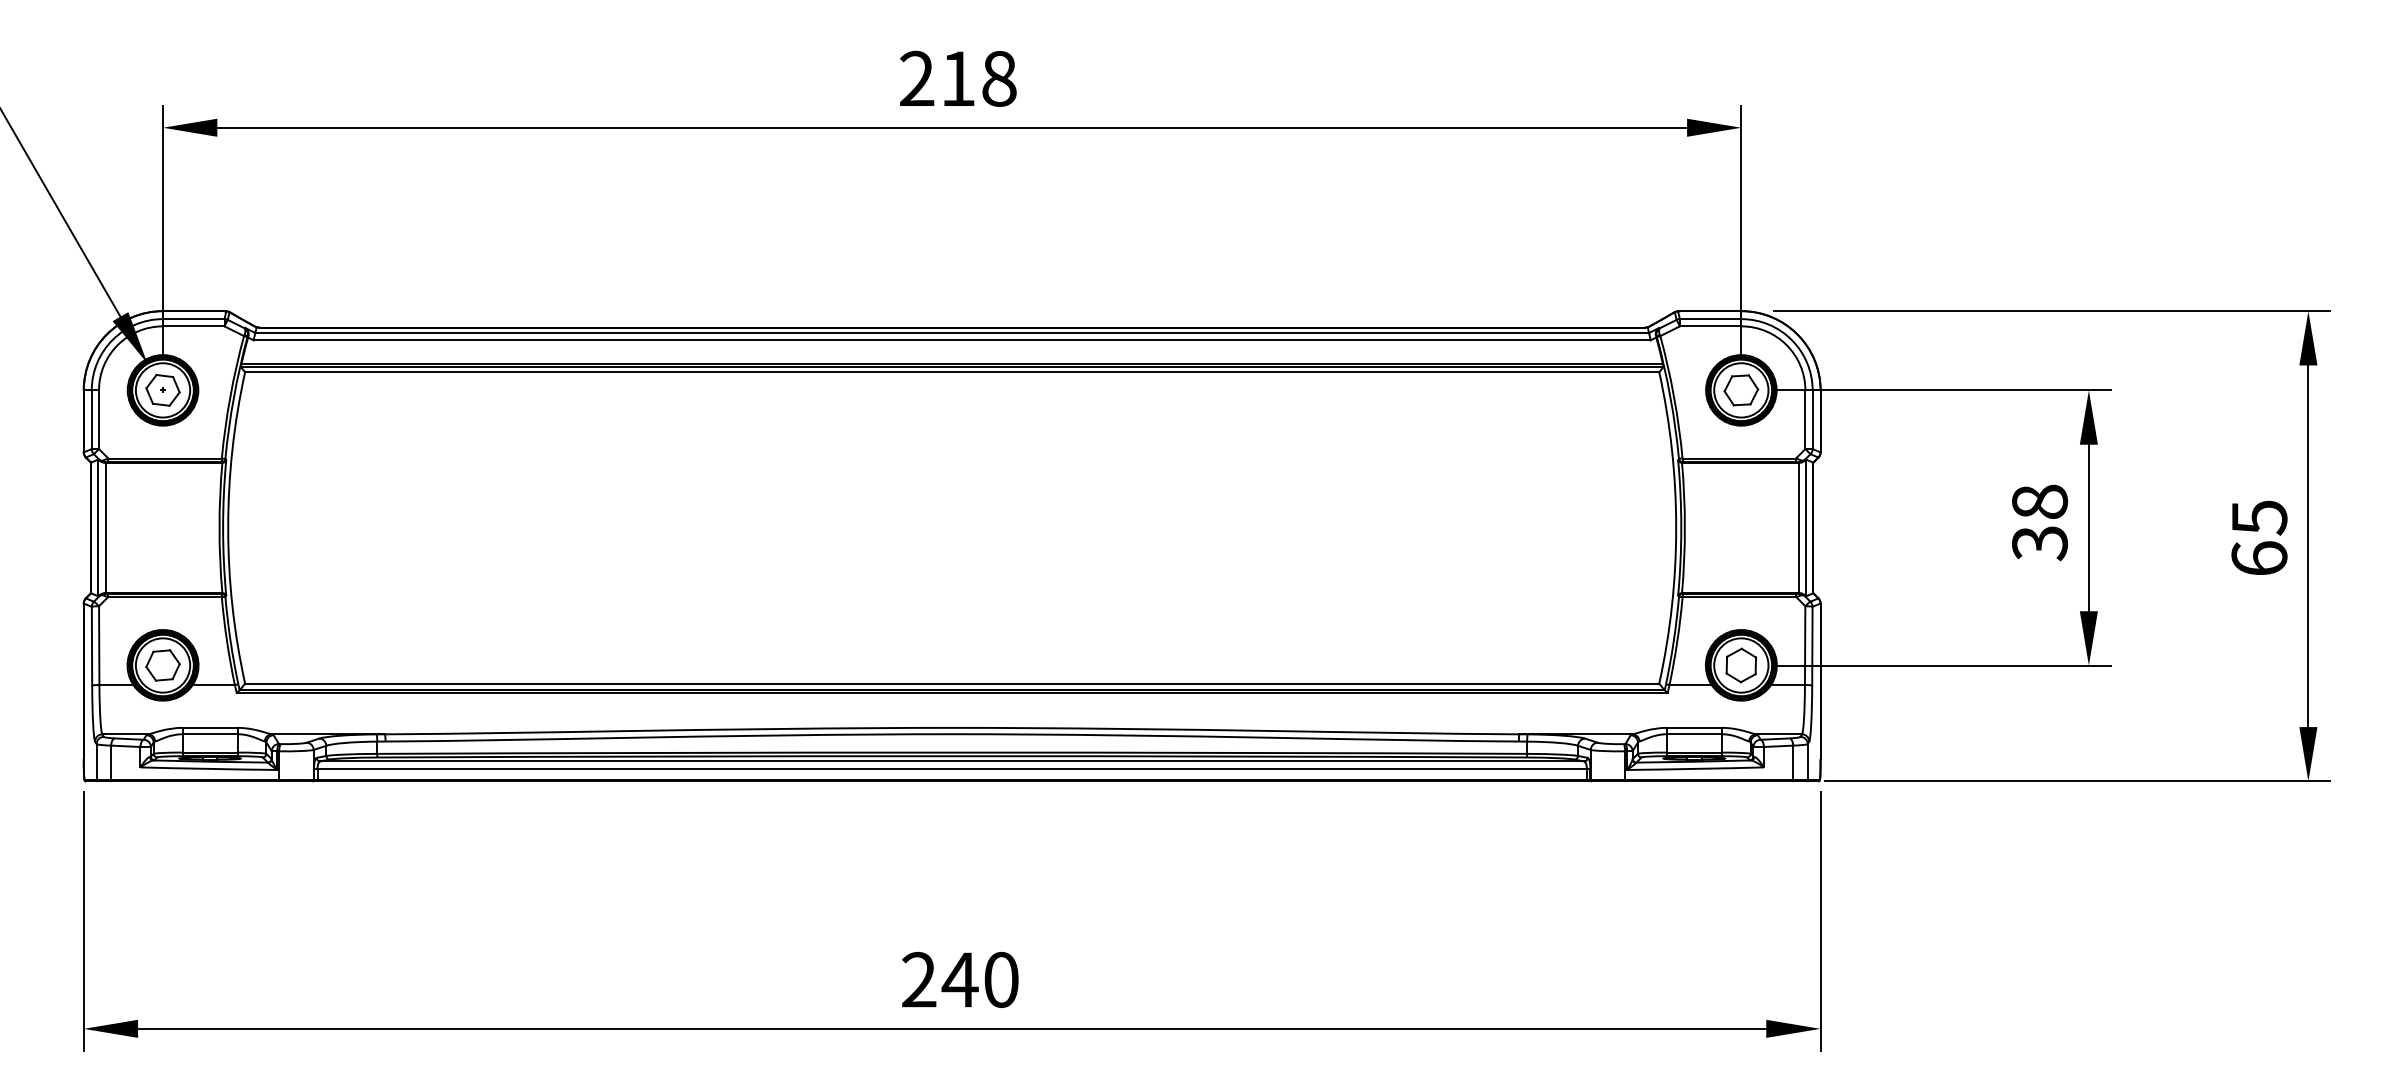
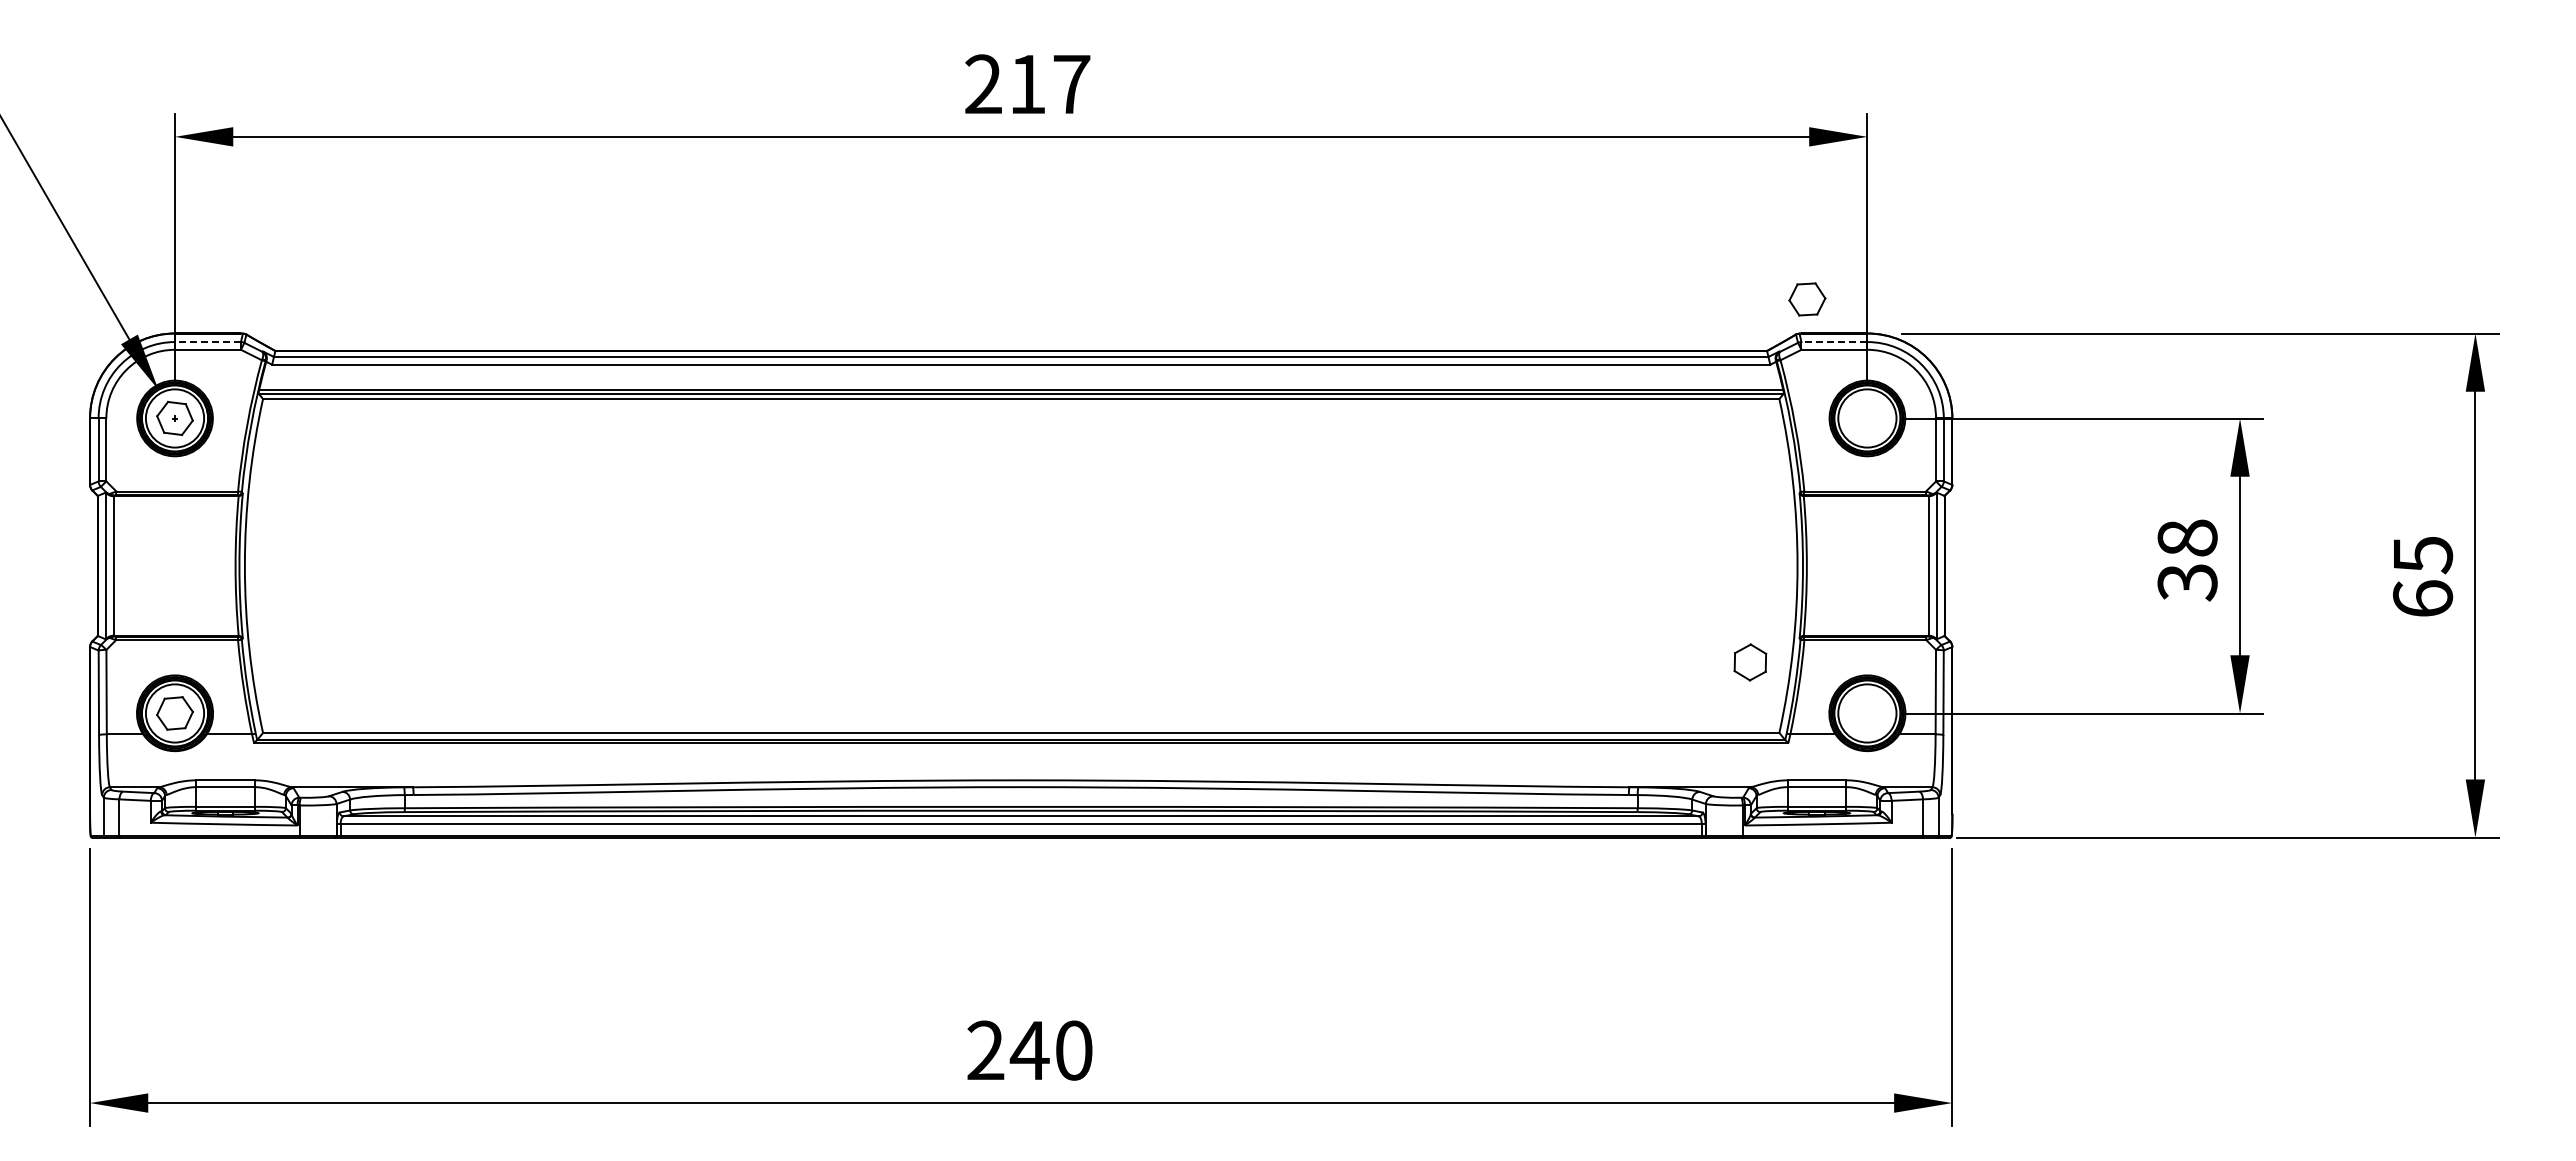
text: (999, 78) -> (1071, 84), 218 -> 217
line: (193, 319) -> (207, 342), solid -> dashed
line: (1710, 319) -> (1834, 342), solid -> dashed
part: (1741, 390) -> (1807, 299), moved
part: (1741, 665) -> (1750, 662), moved

